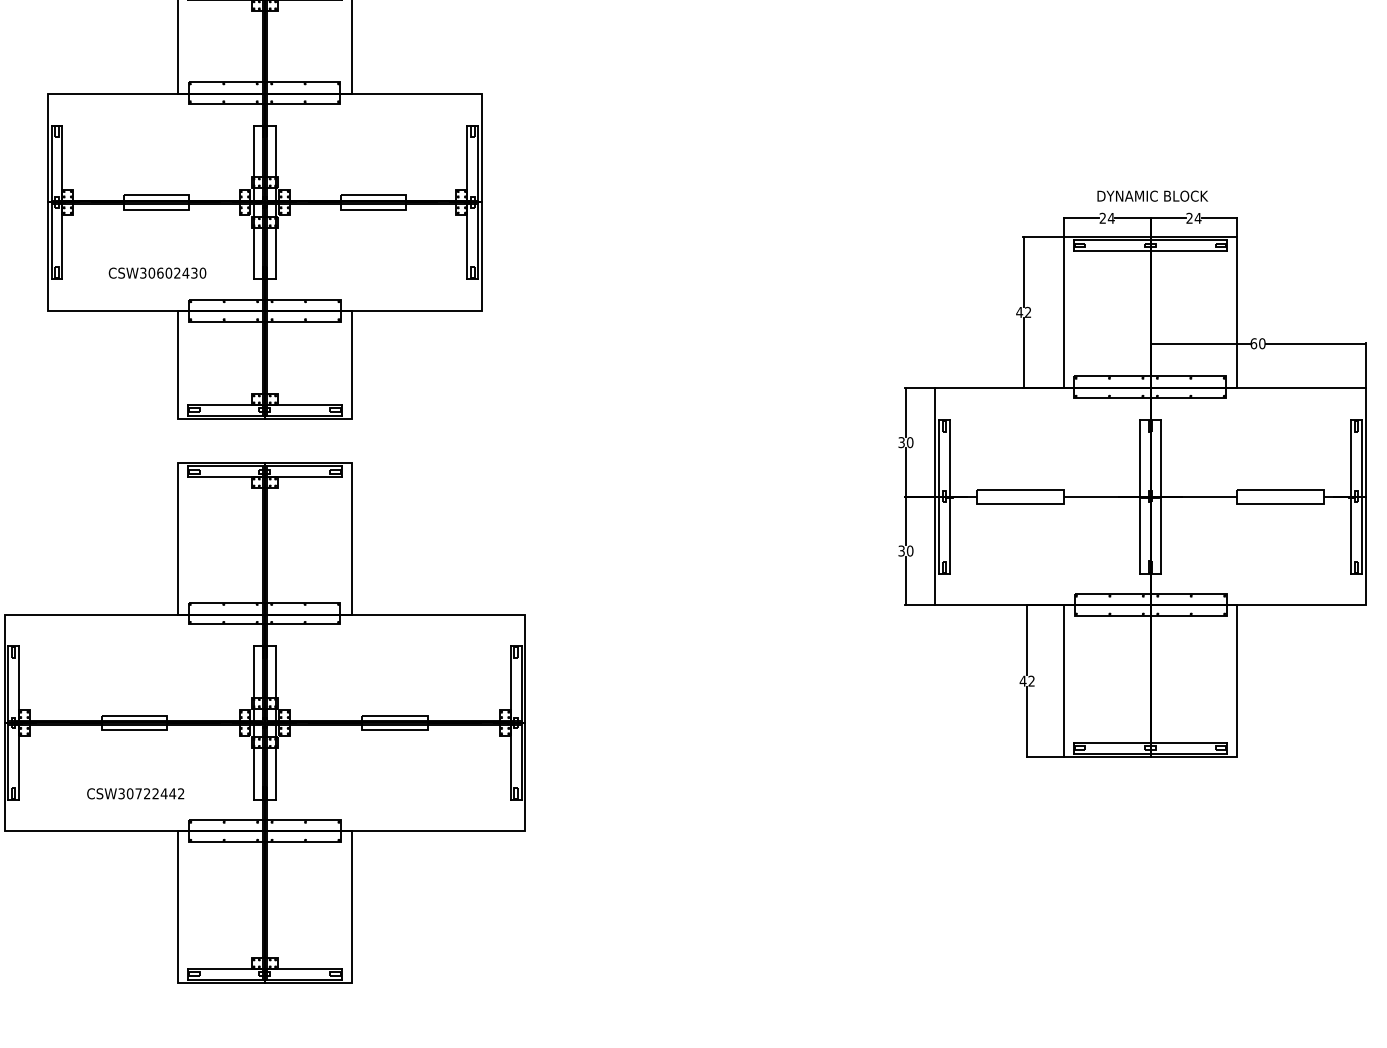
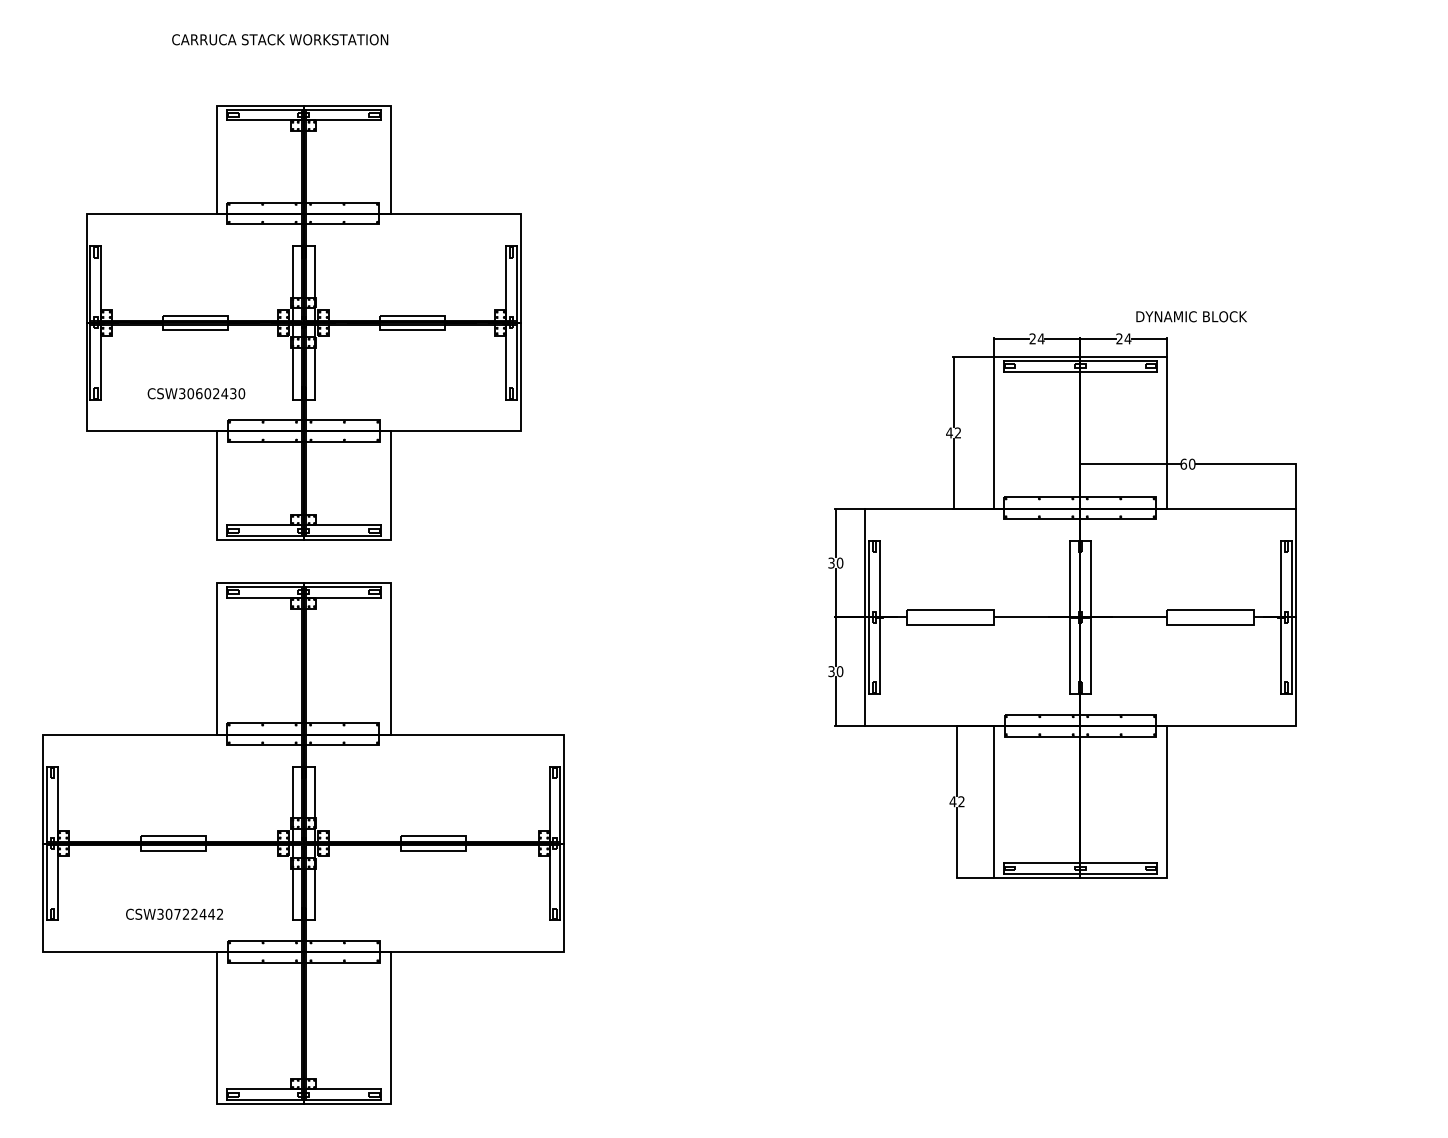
part: (1132, 484) -> (1062, 605), moved

